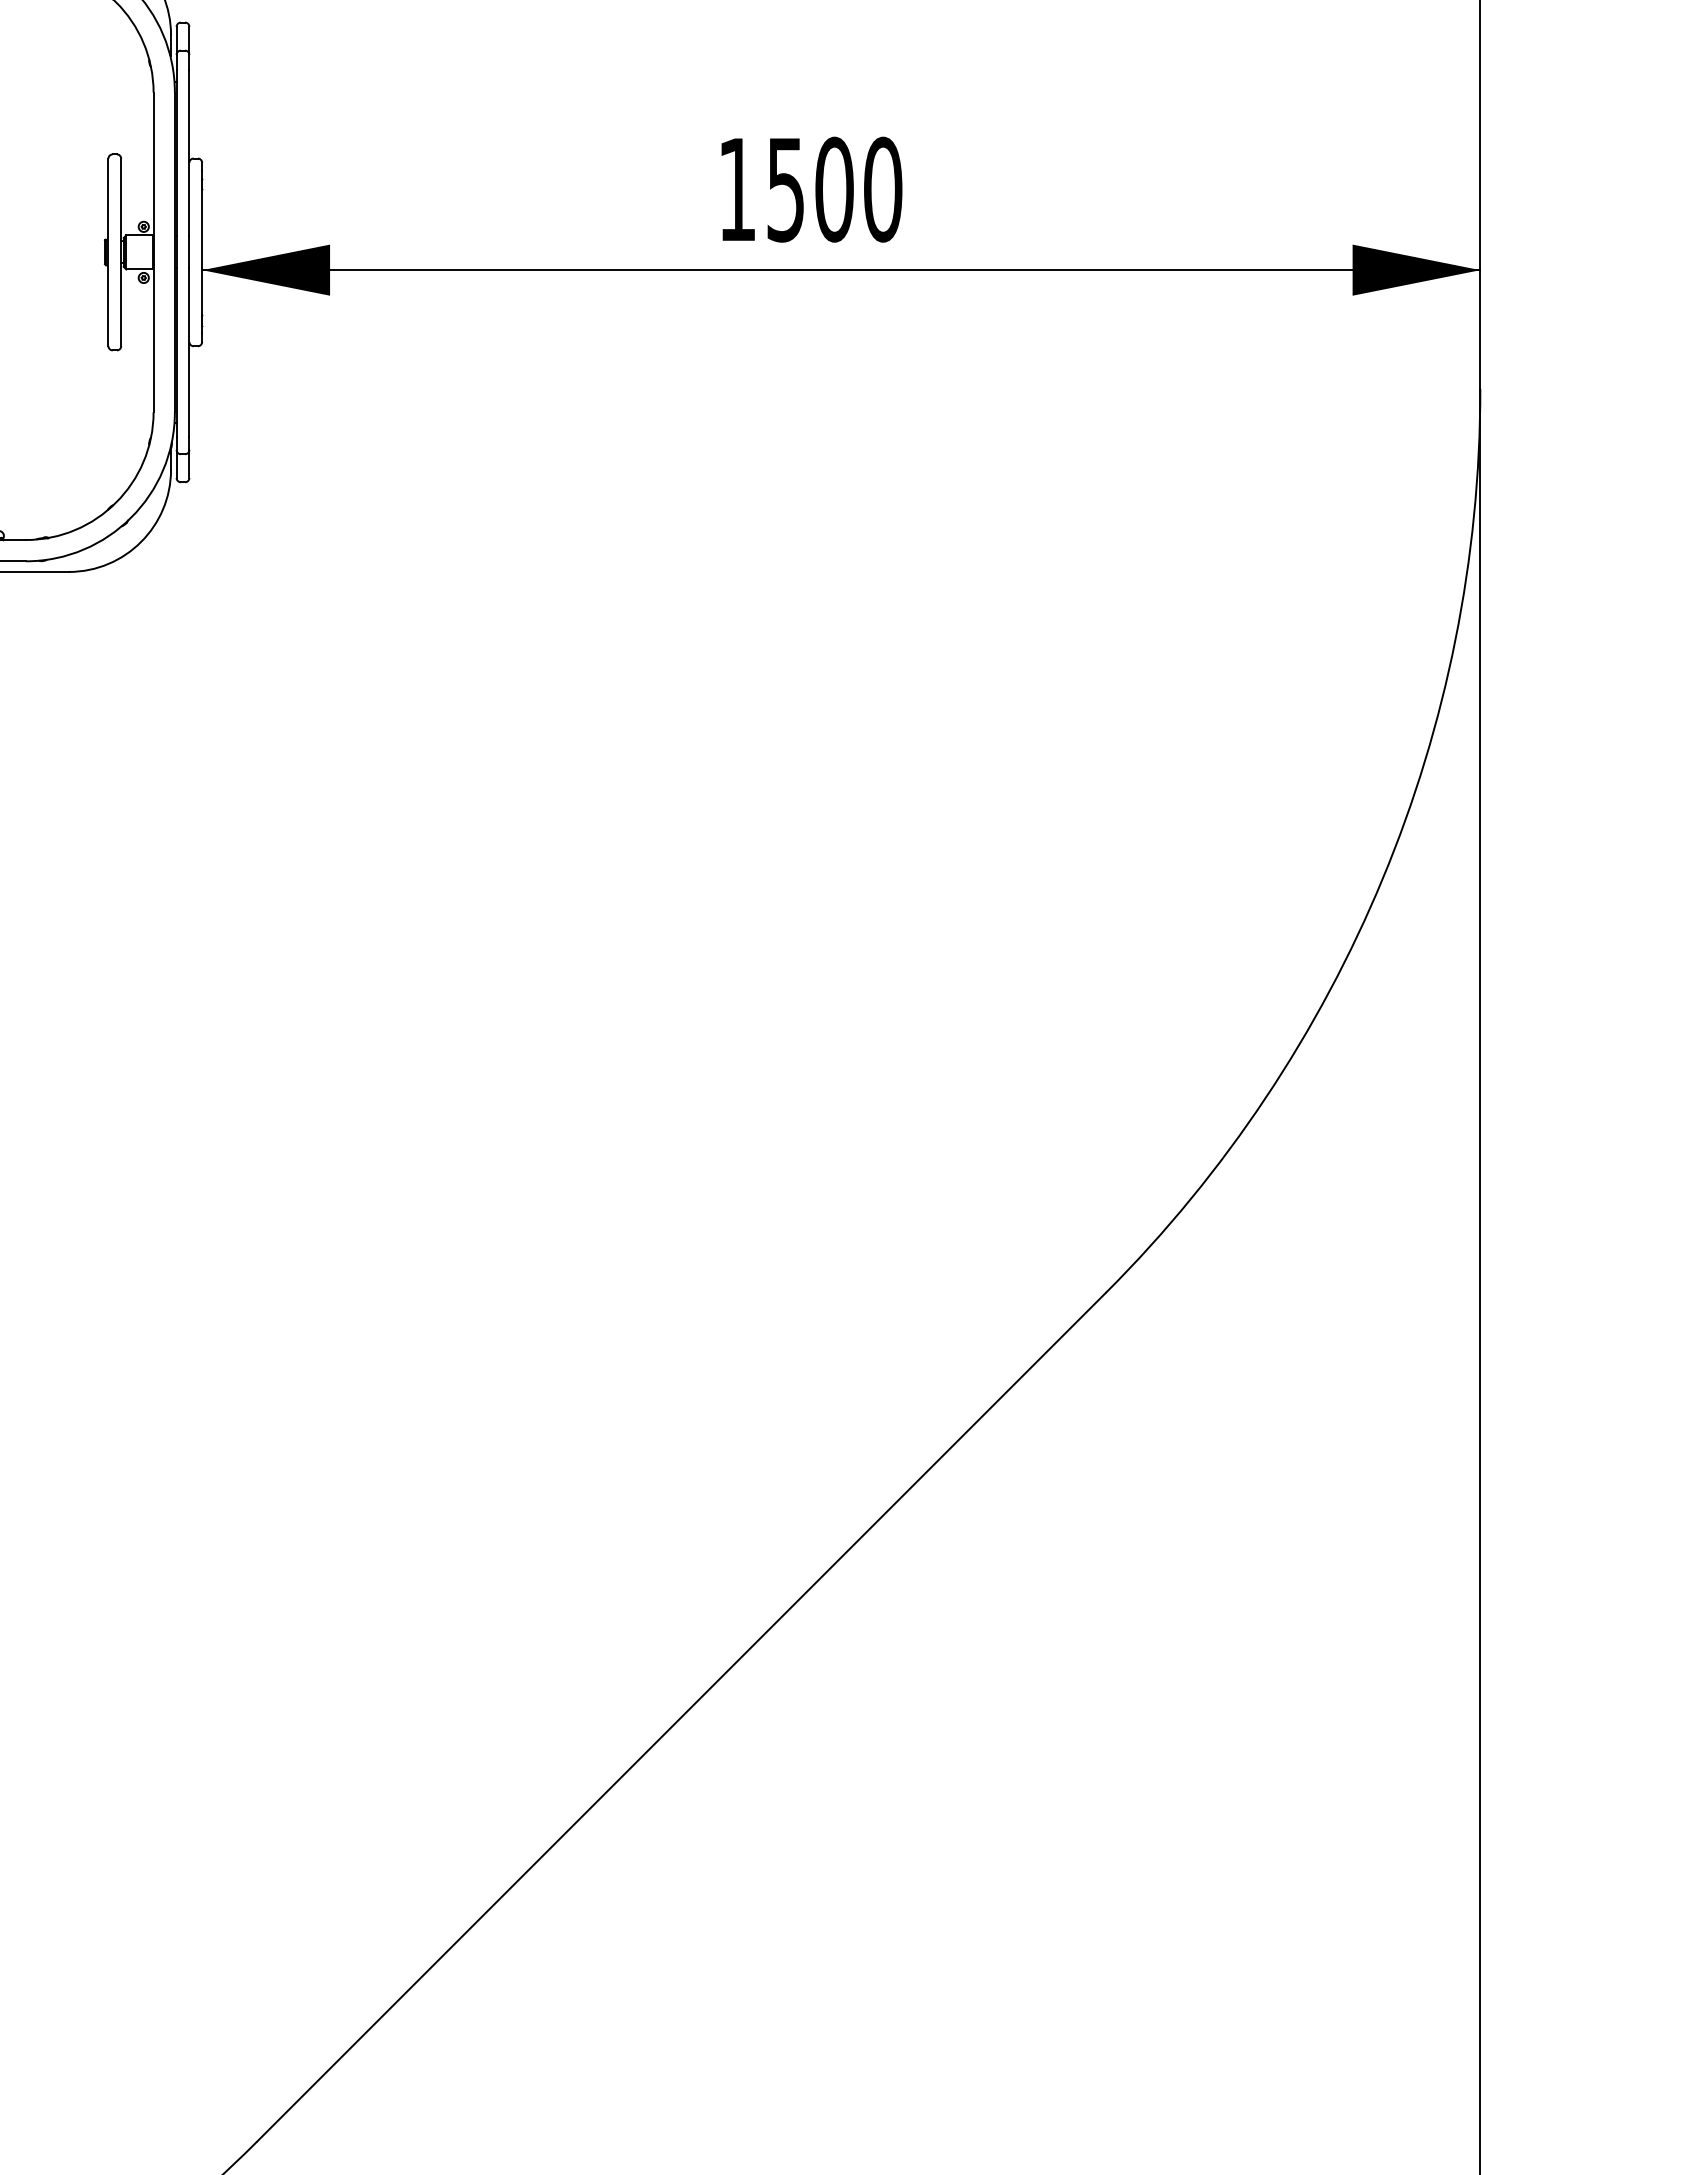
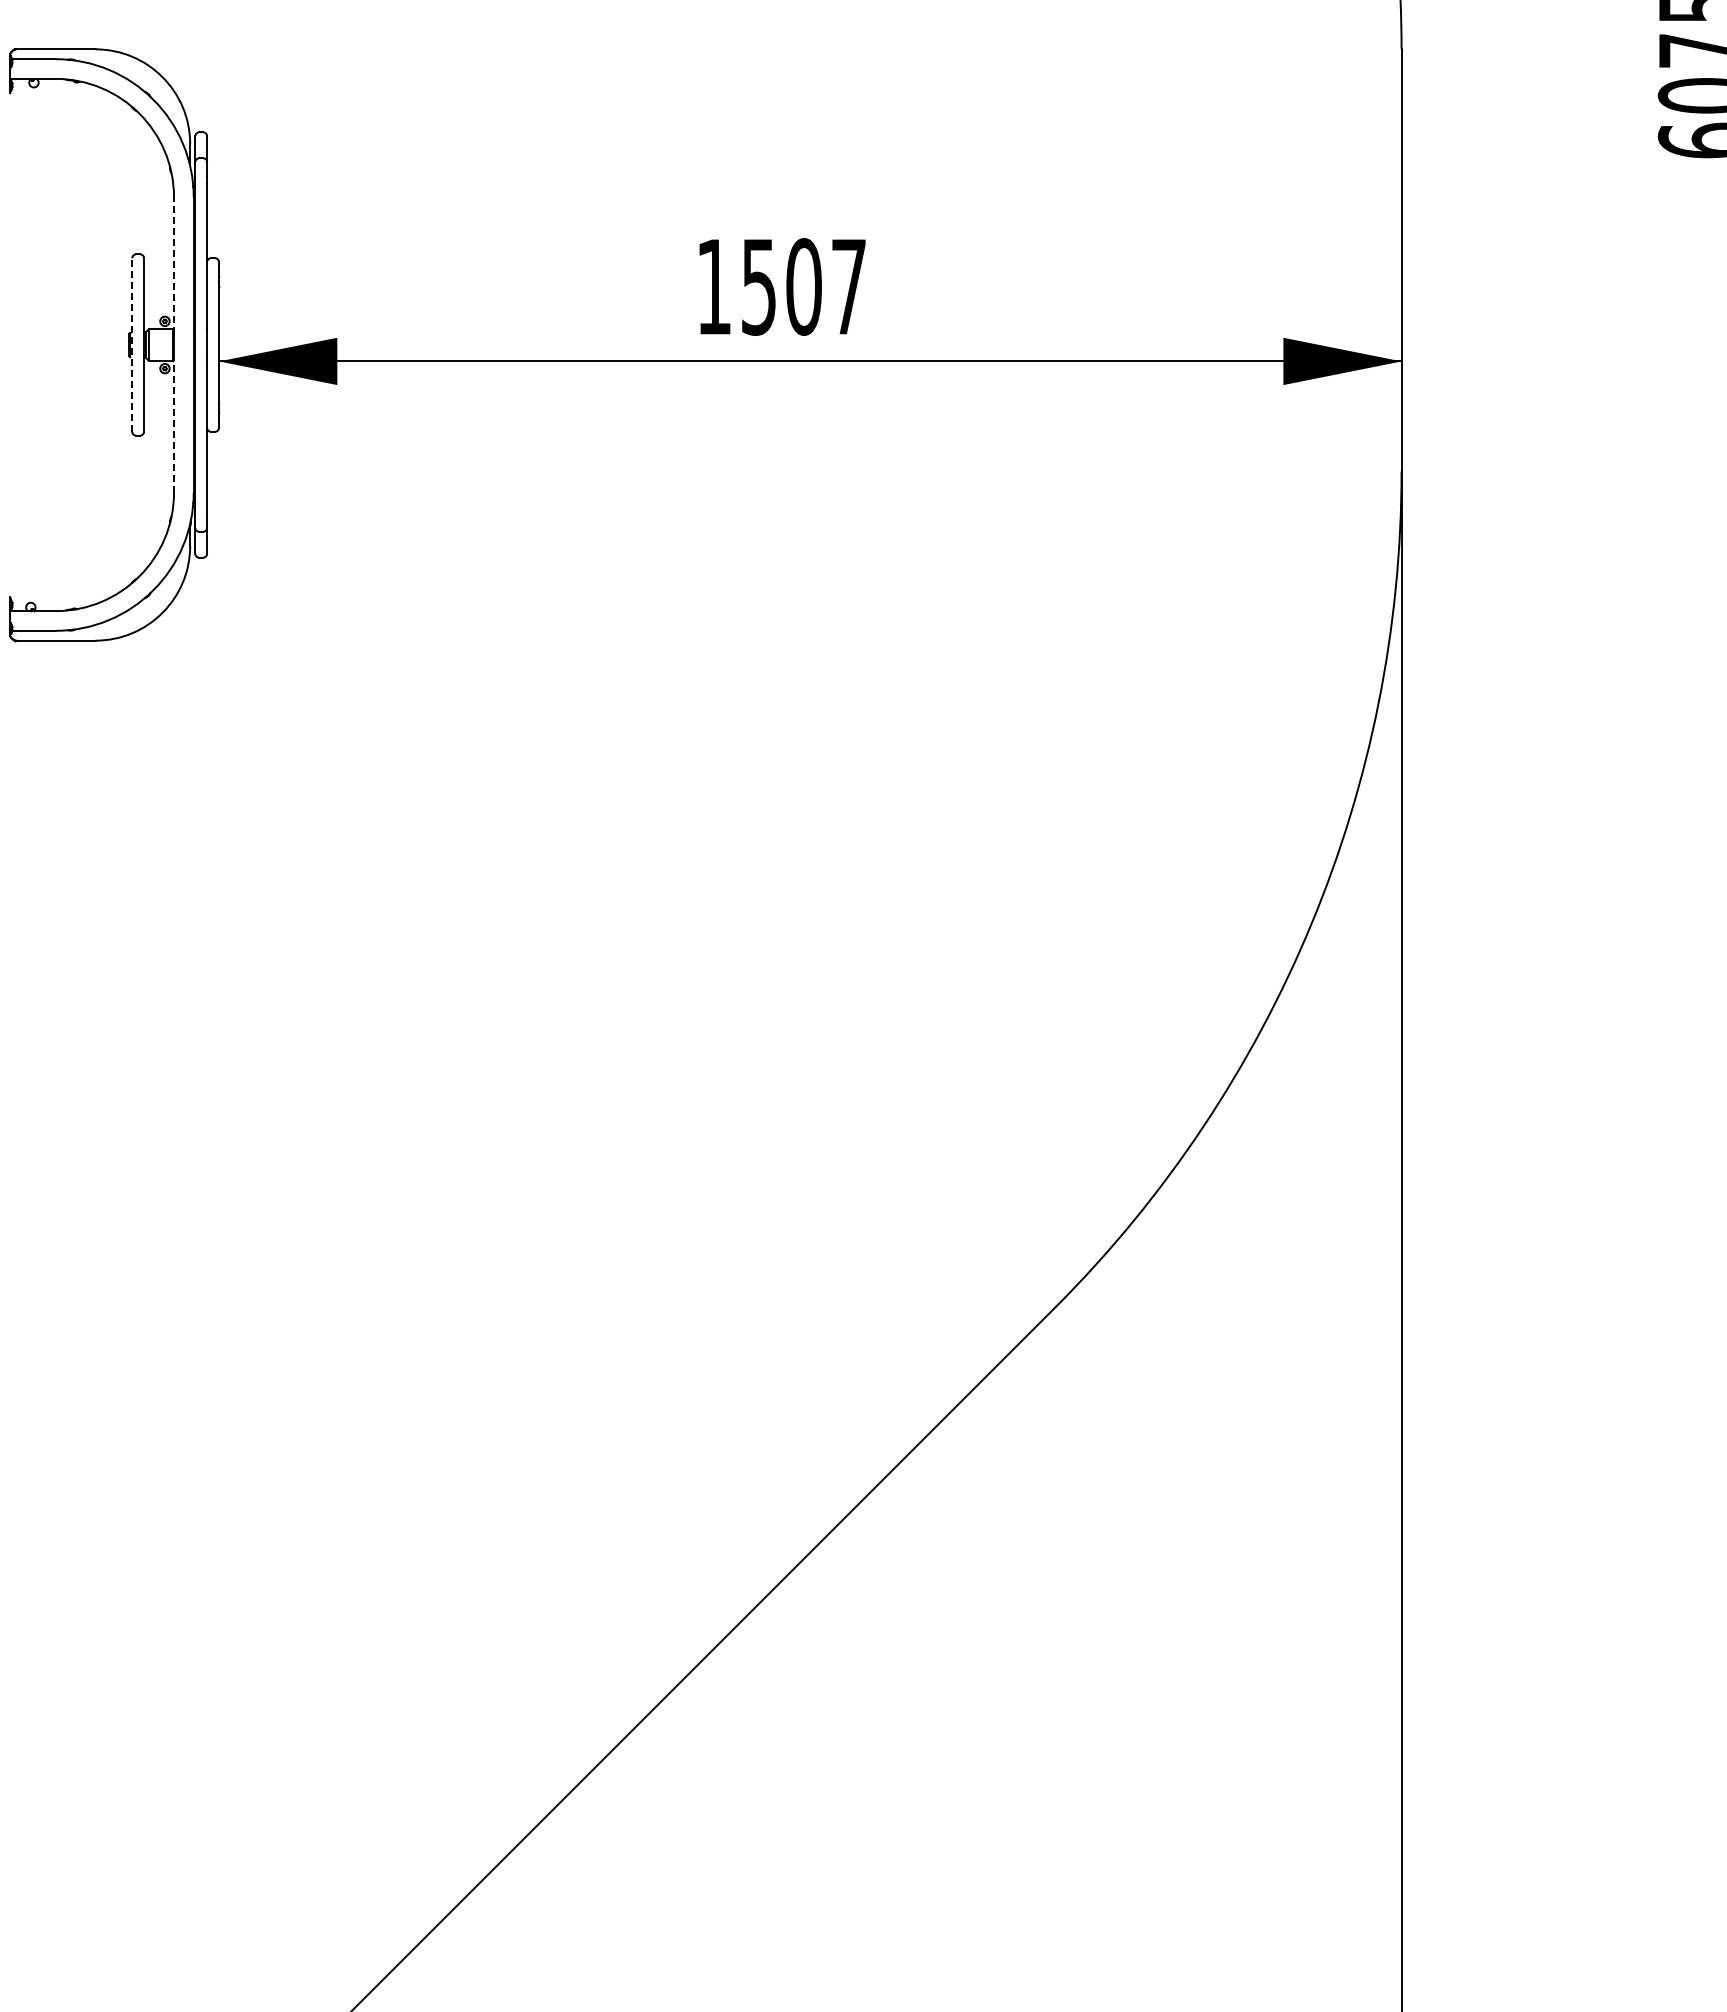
line: (154, 165) -> (174, 264), solid -> dashed
text: (882, 189) -> (848, 286), 1500 -> 1507
line: (108, 252) -> (132, 345), solid -> dashed
line: (154, 338) -> (174, 424), solid -> dashed

